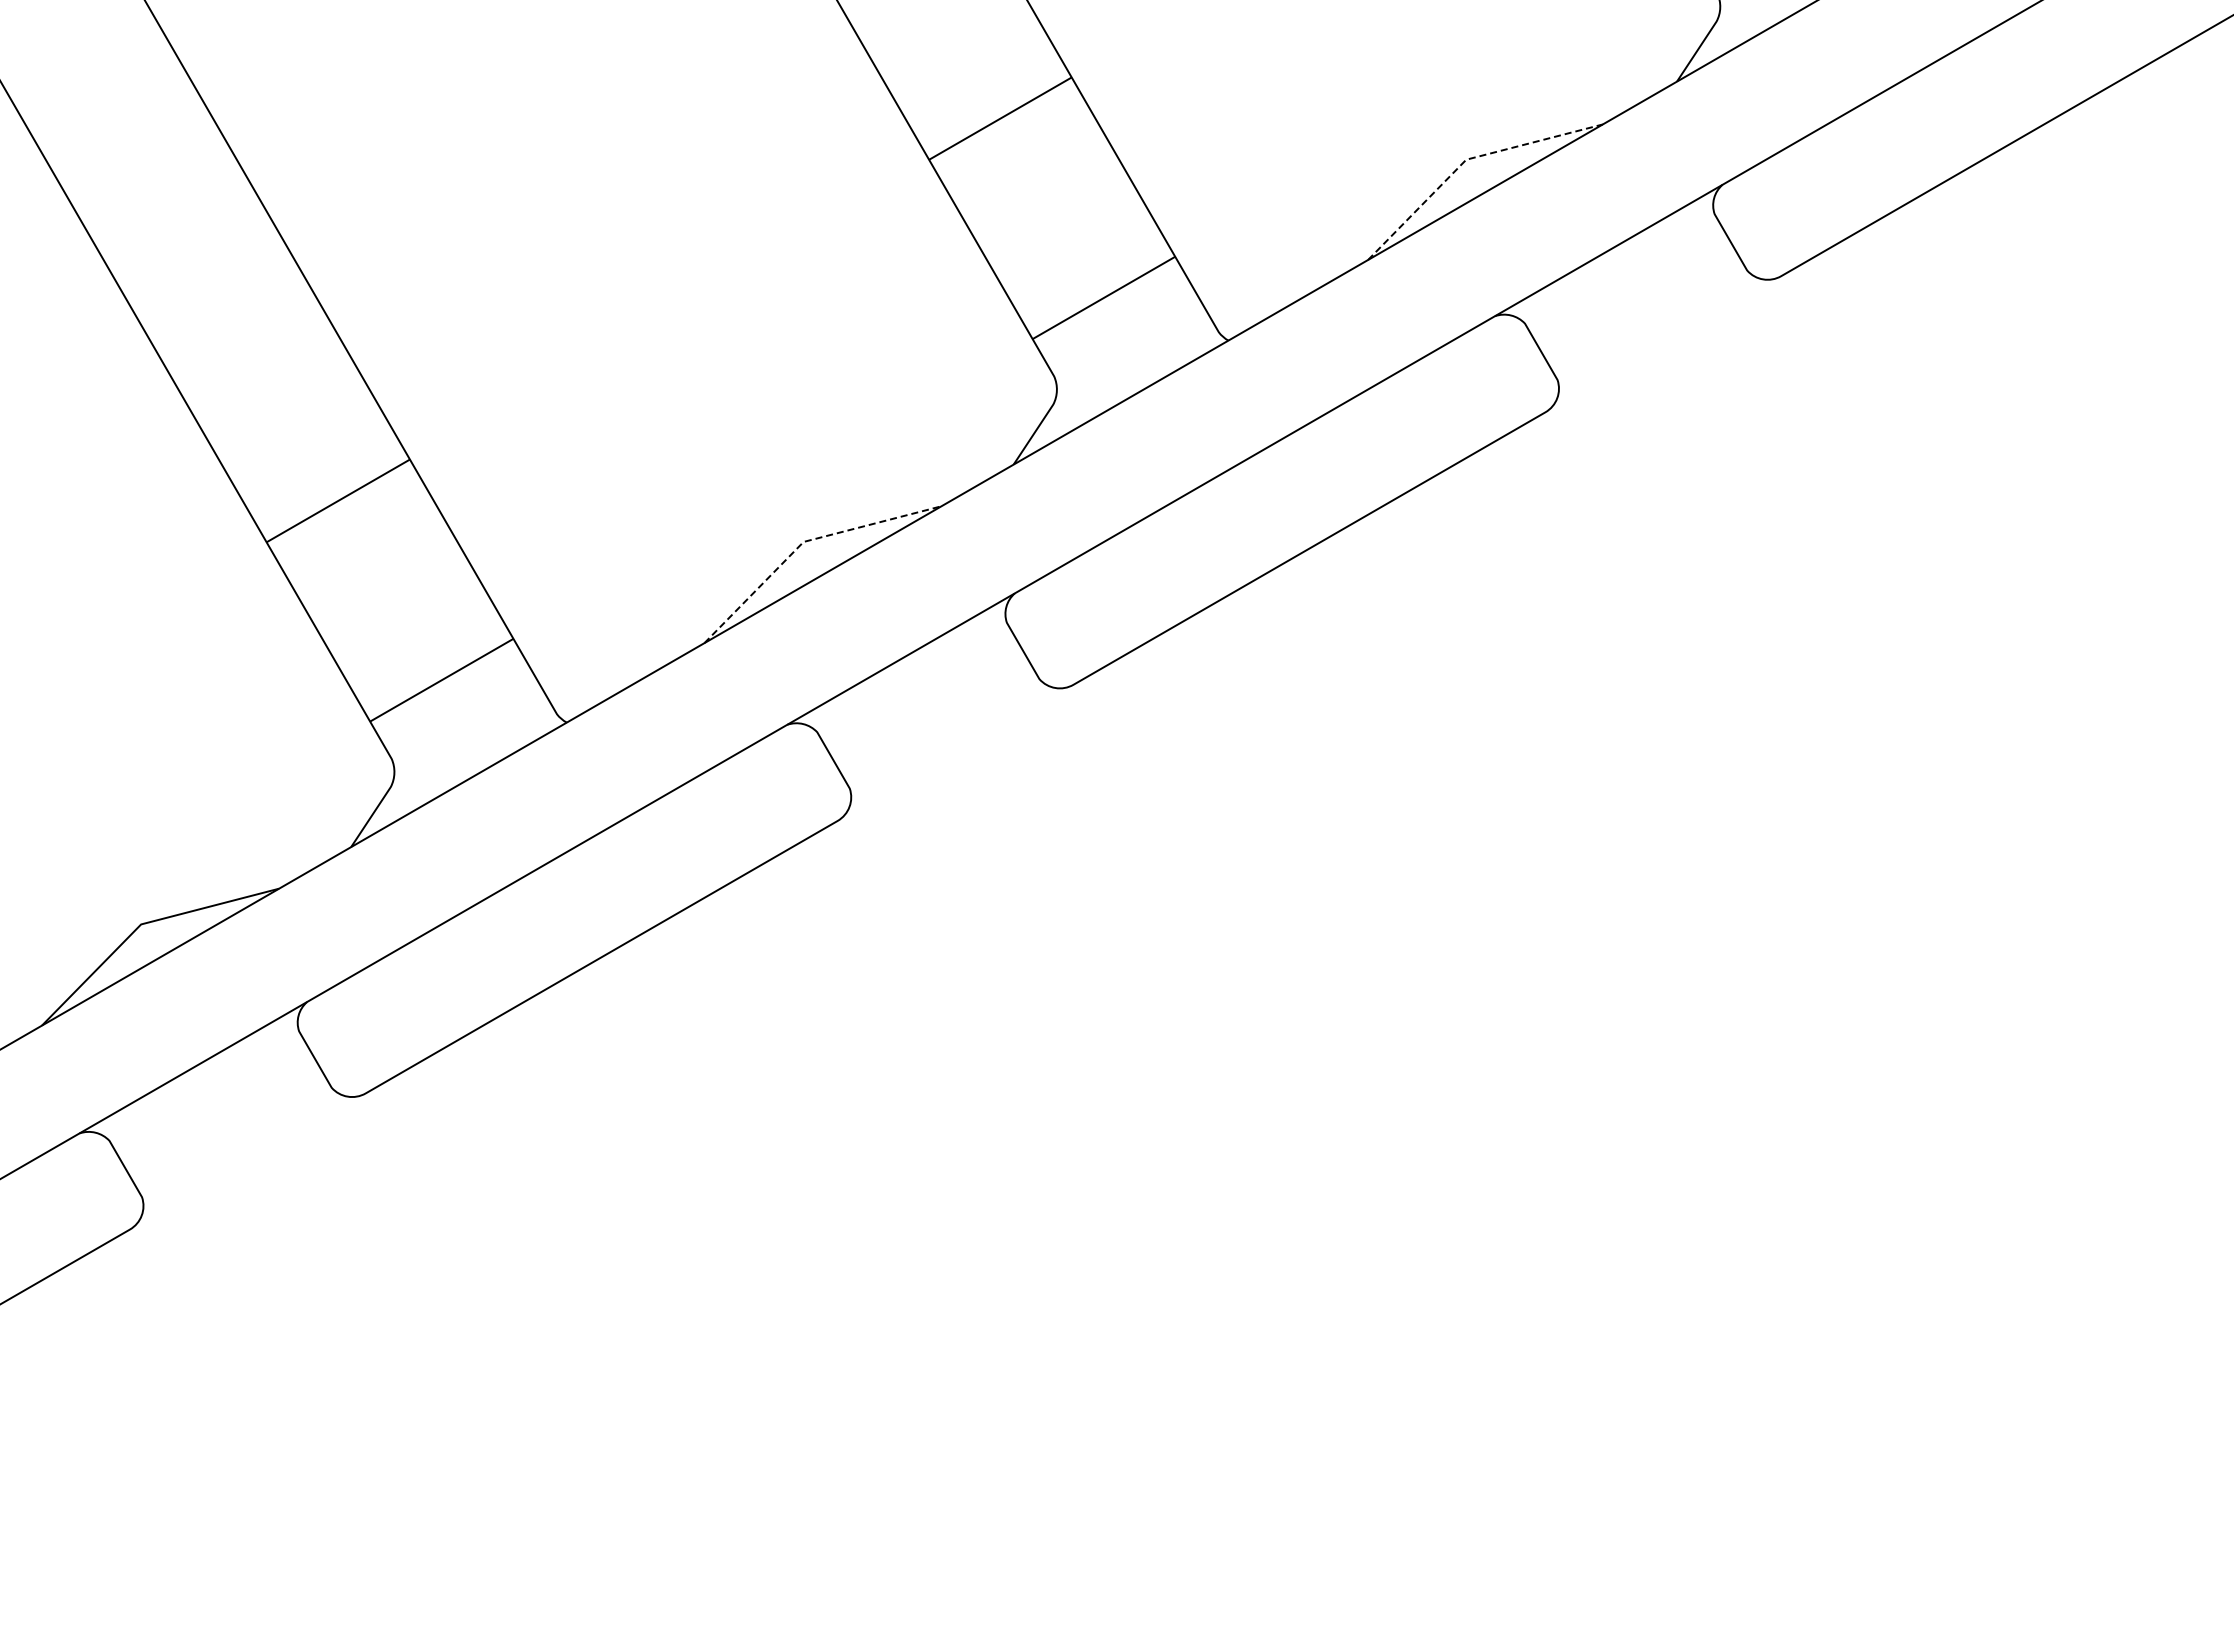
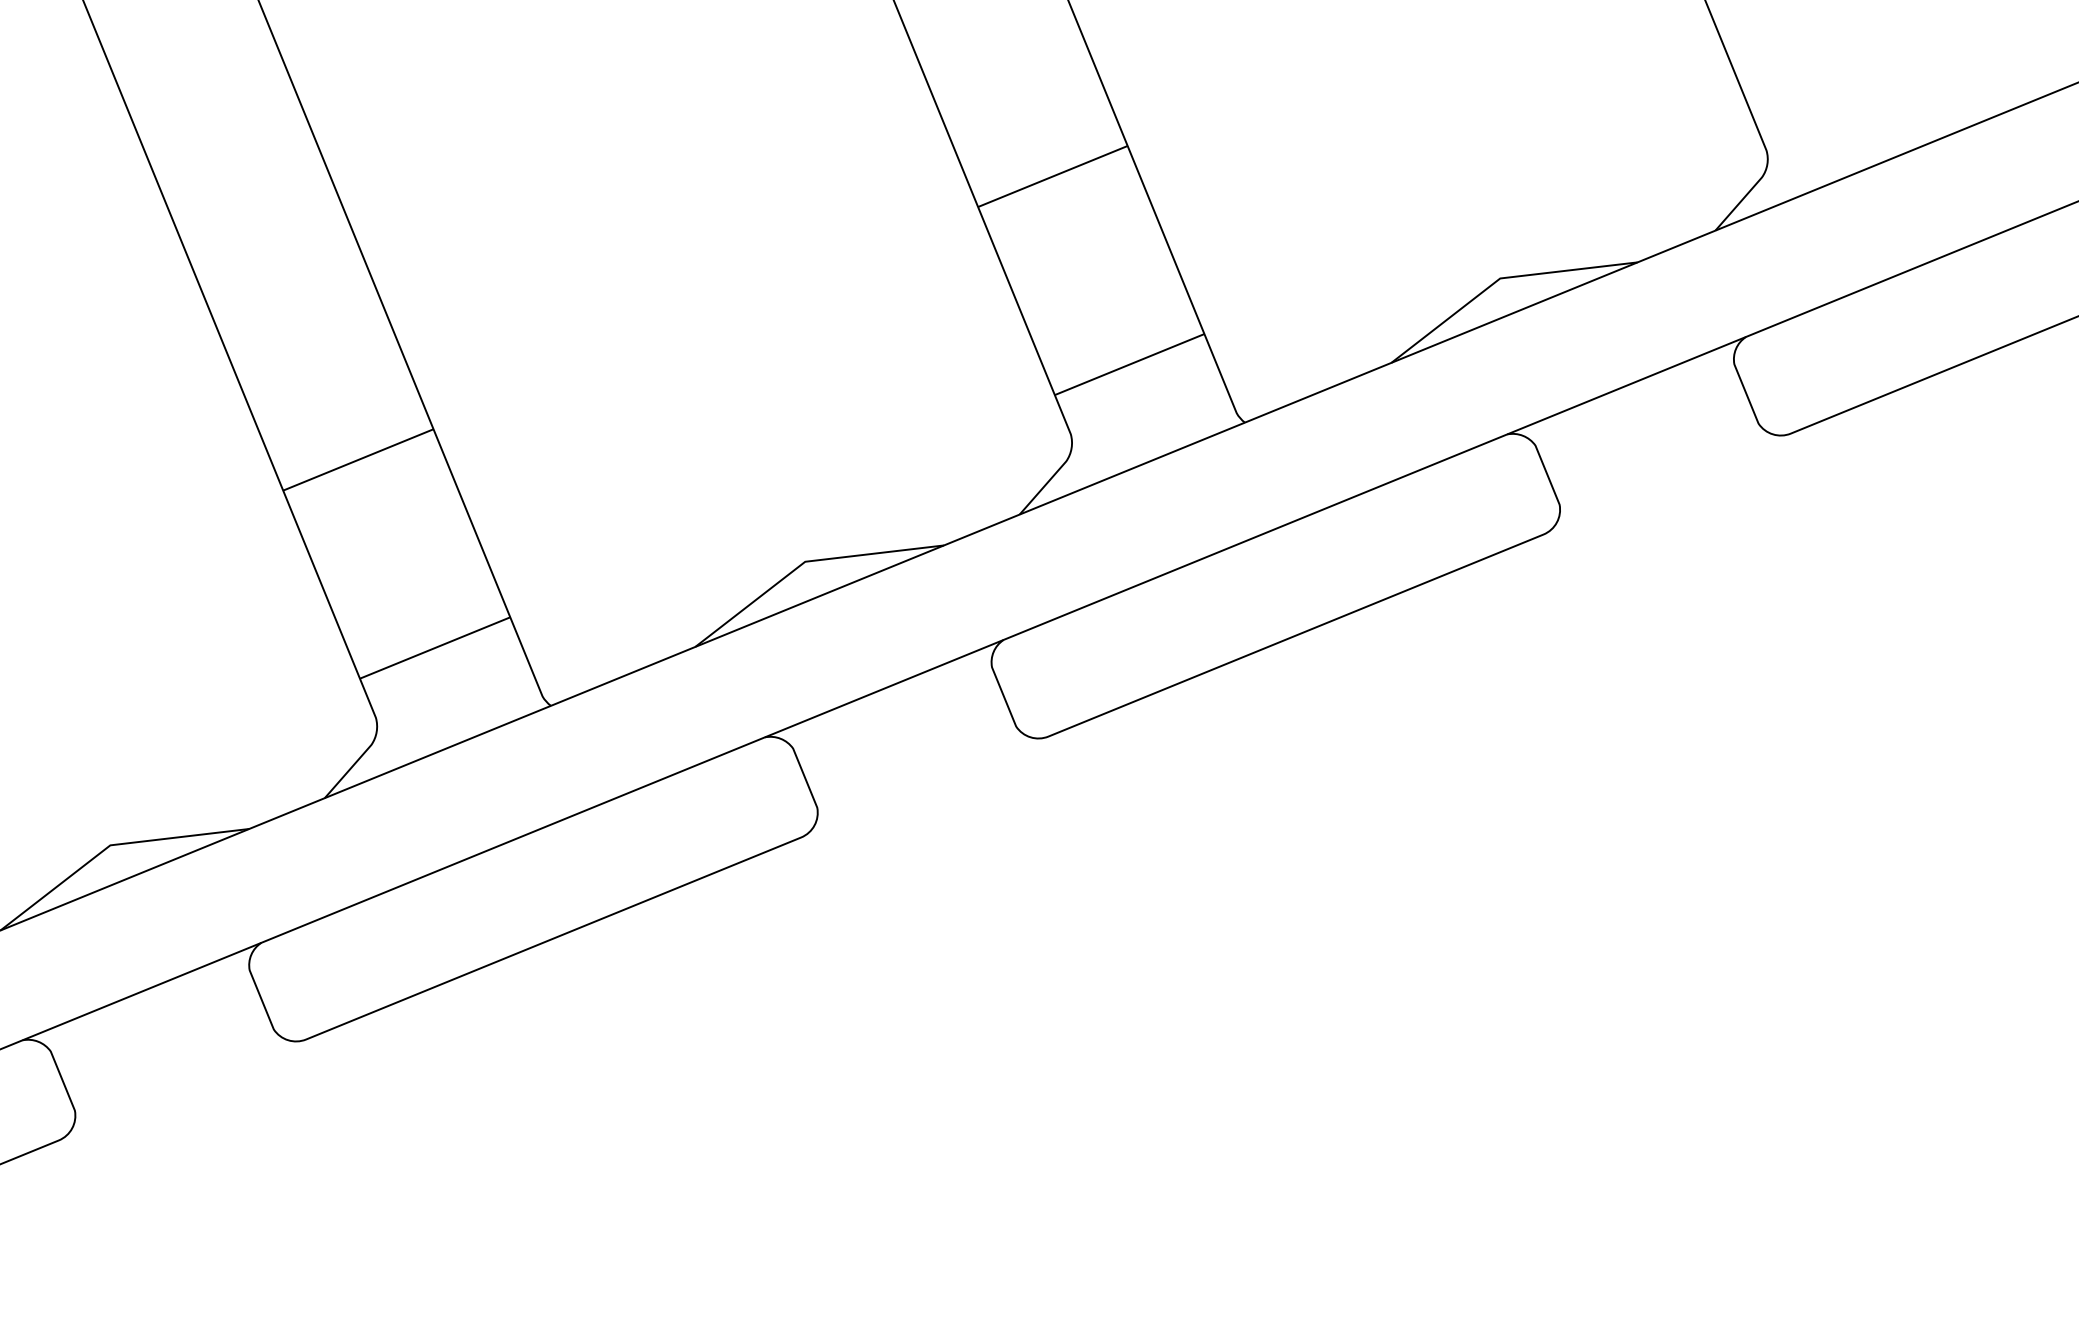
line: (1466, 159) -> (1500, 278), dashed -> solid
line: (803, 541) -> (805, 561), dashed -> solid

